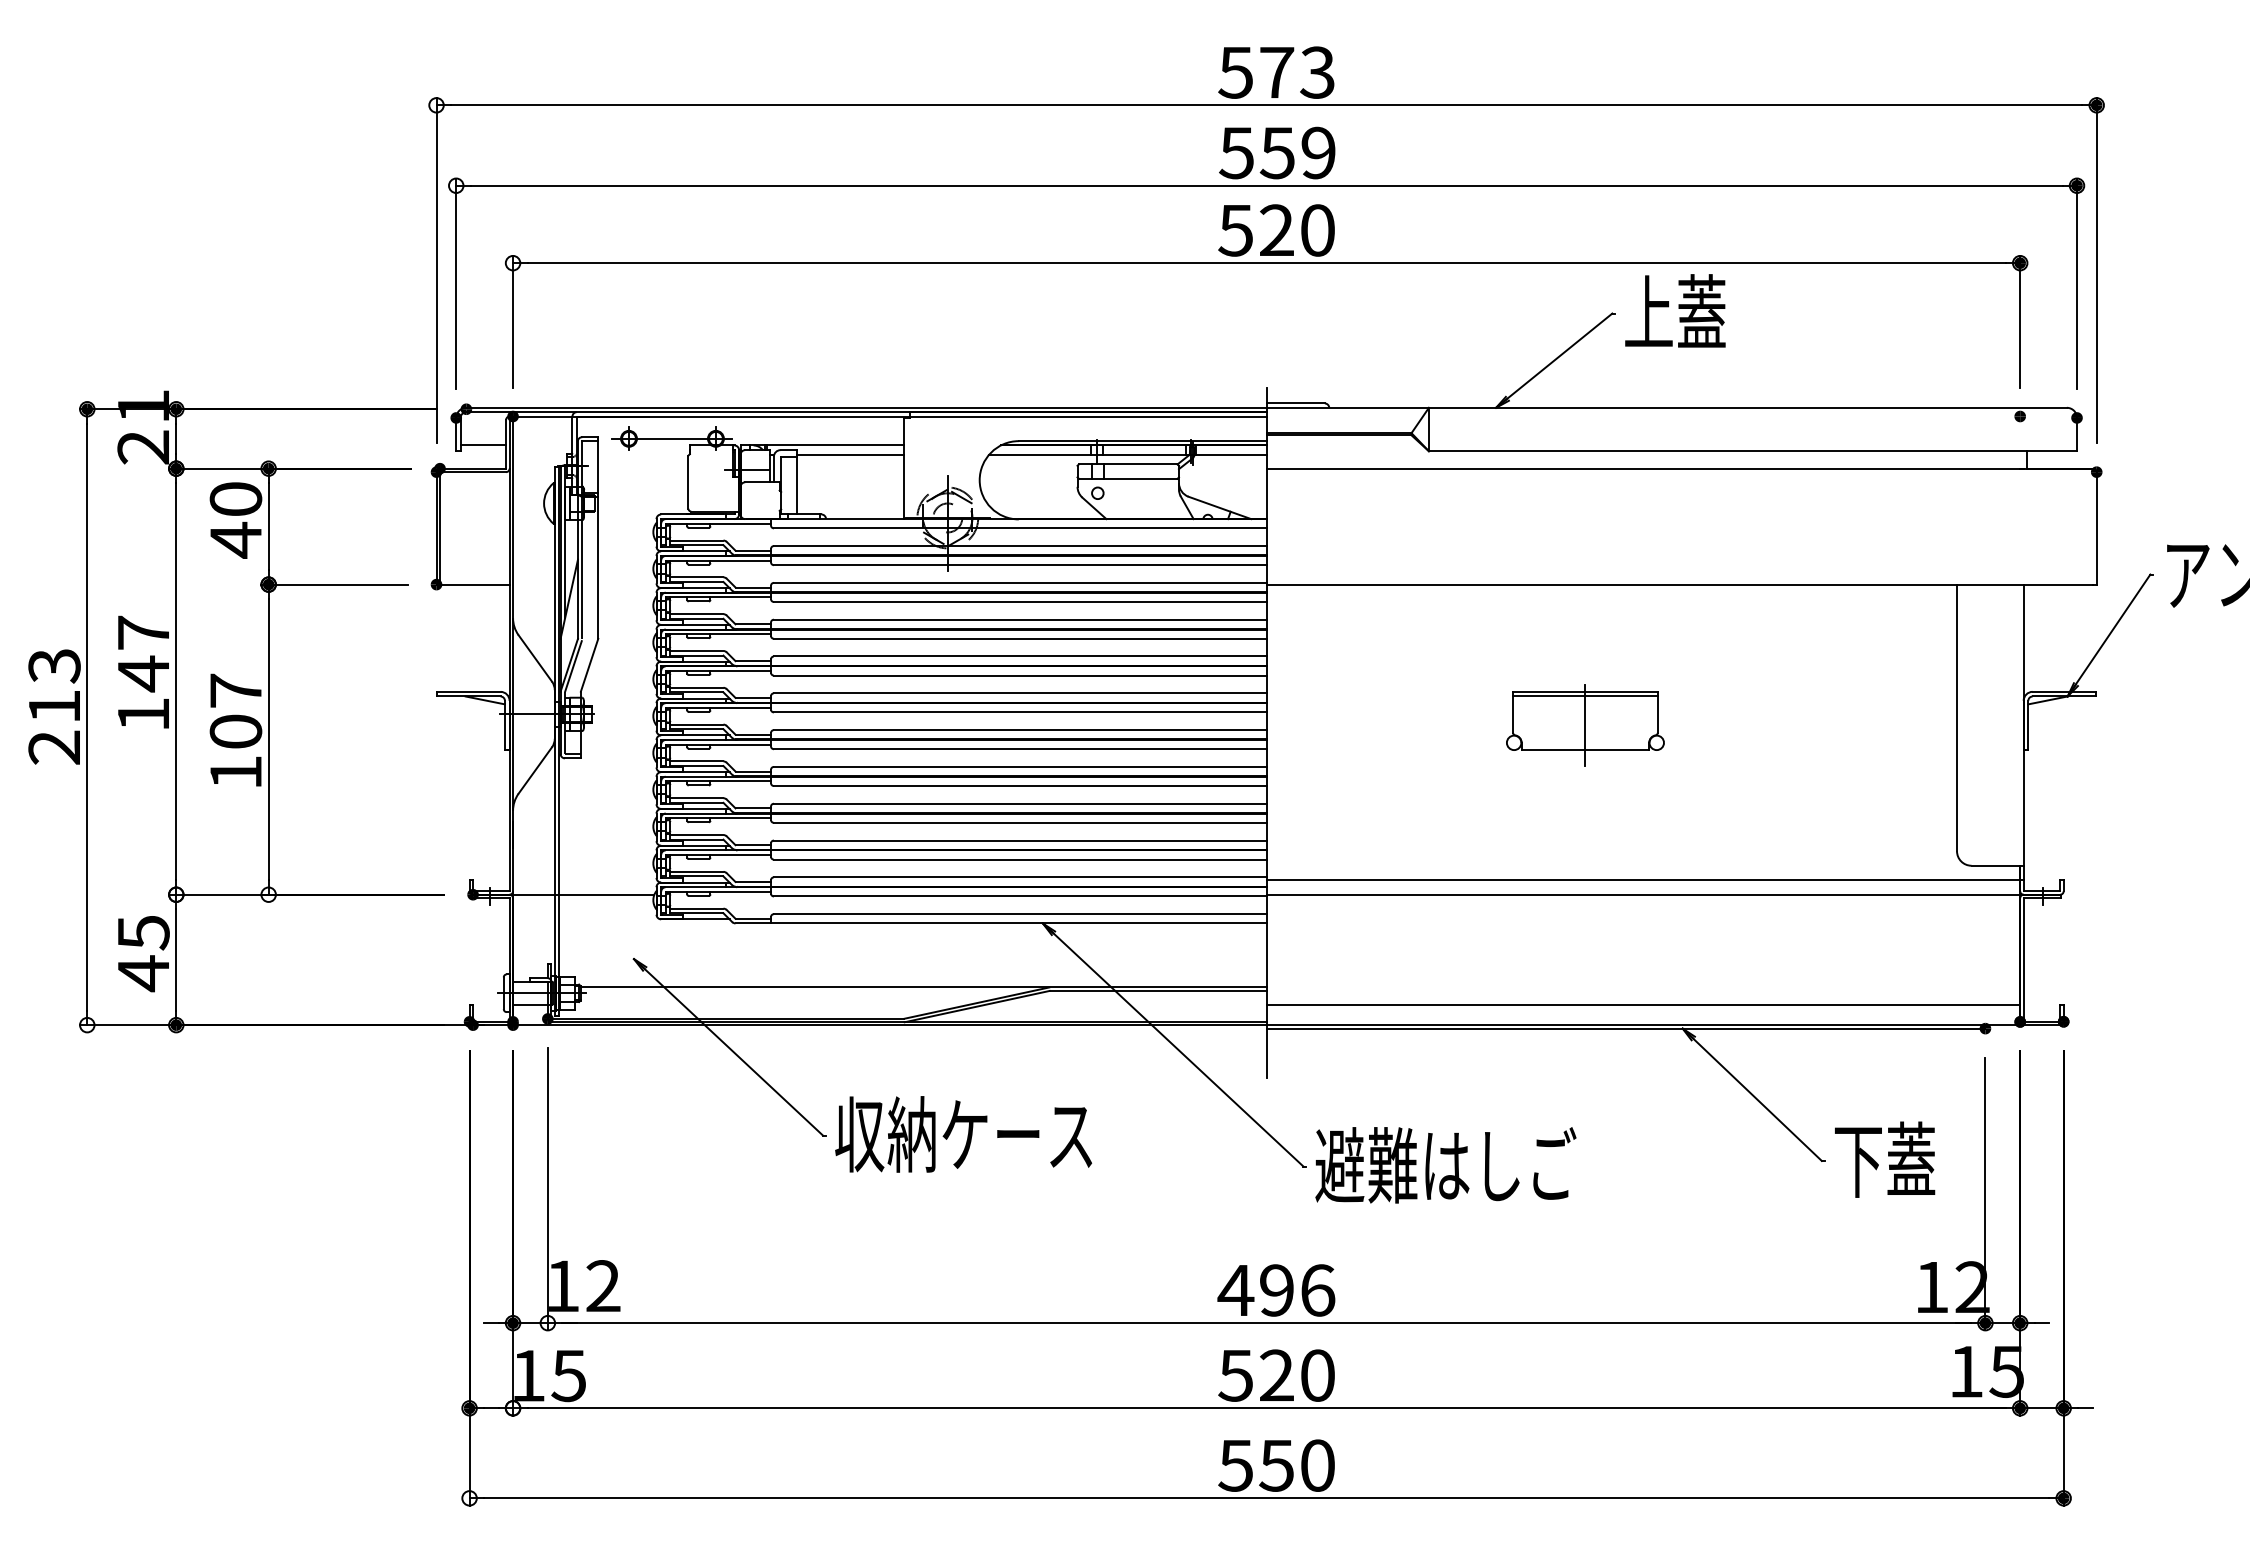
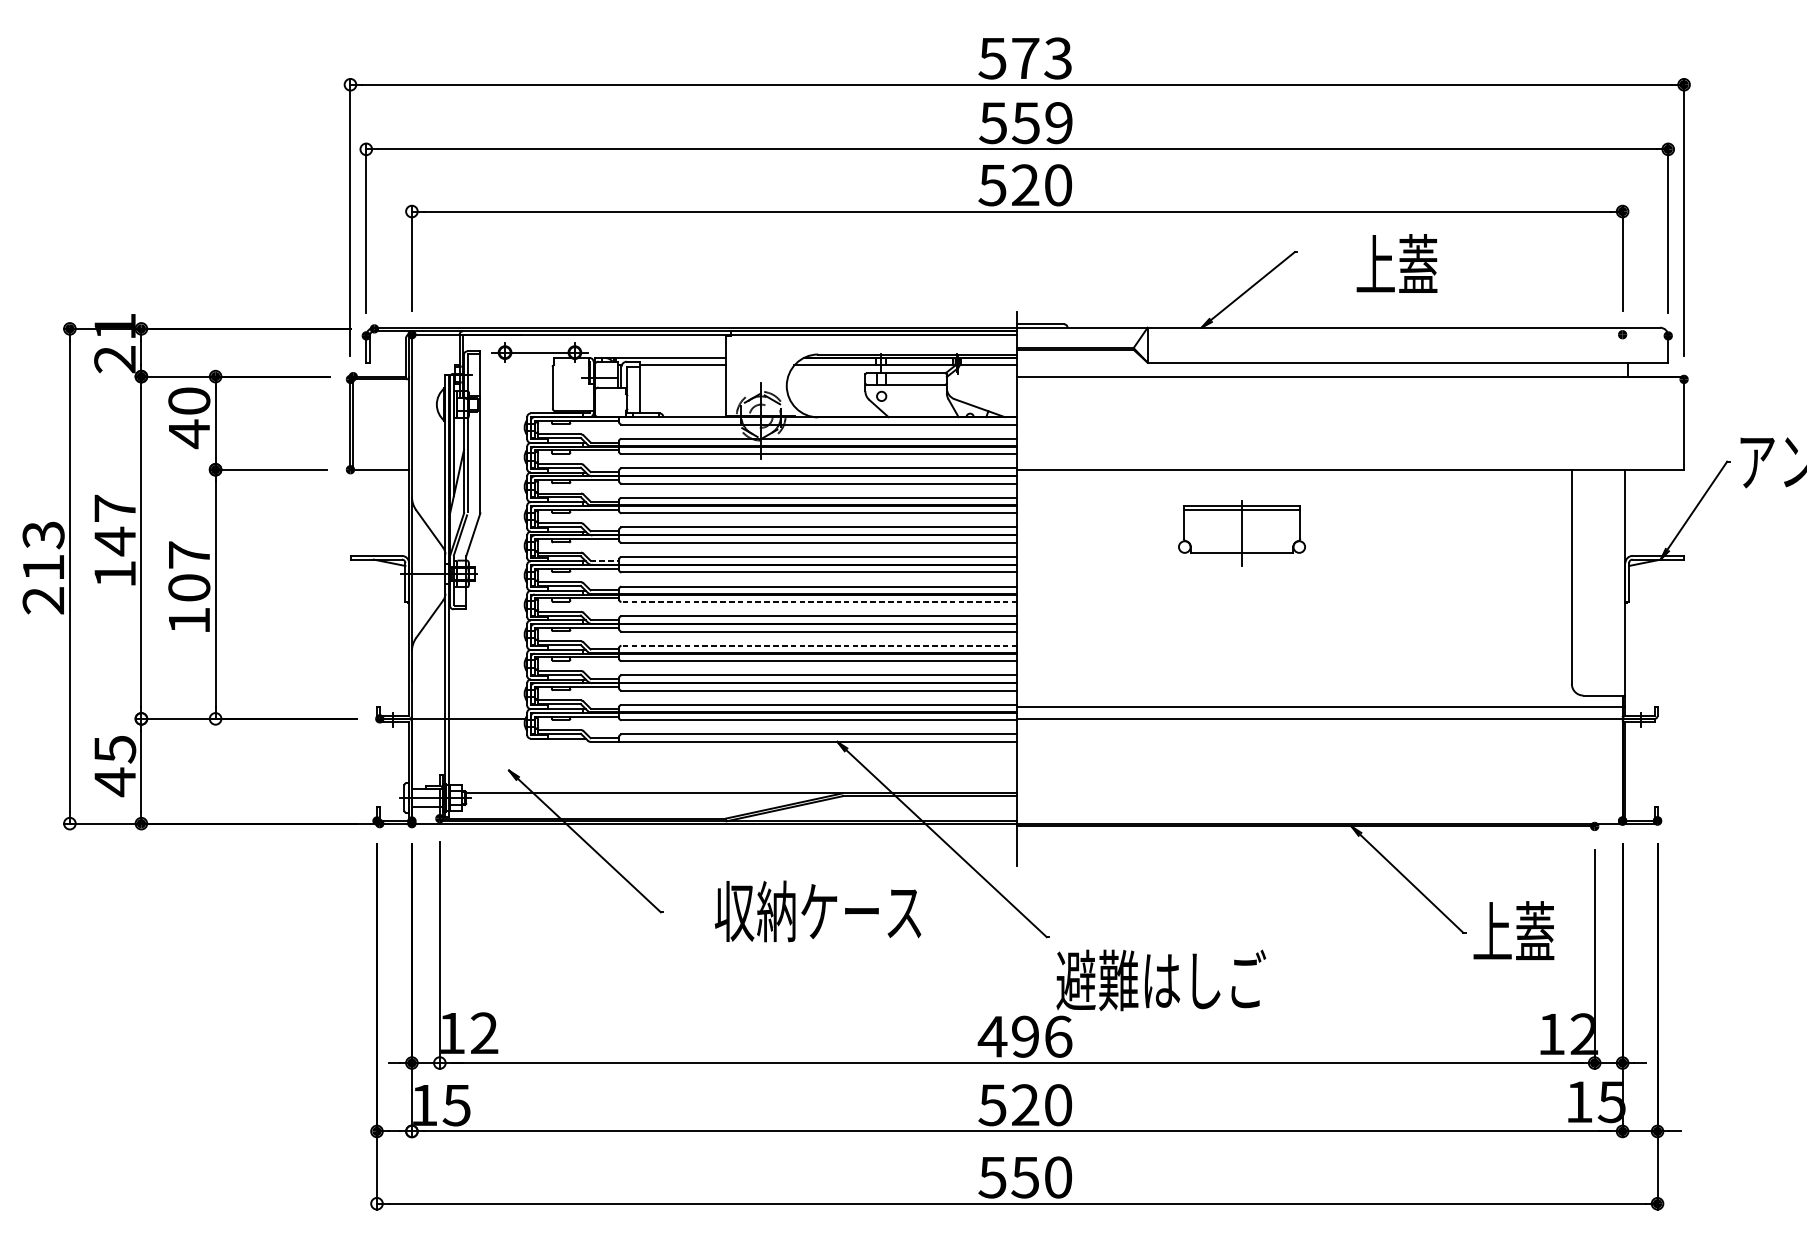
text: (1675, 310) -> (1397, 263), moved
line: (483, 445) -> (388, 358), removed
line: (753, 697) -> (605, 560), solid -> dashed
part: (1585, 725) -> (1242, 533), moved
line: (1019, 749) -> (818, 602), solid -> dashed
line: (1019, 803) -> (818, 645), solid -> dashed
line: (1643, 1004) -> (1320, 807), removed
text: (963, 1134) -> (817, 911), moved
text: (1858, 1159) -> (1492, 931), 下蓋 -> 上蓋
text: (1445, 1165) -> (1160, 980), moved

